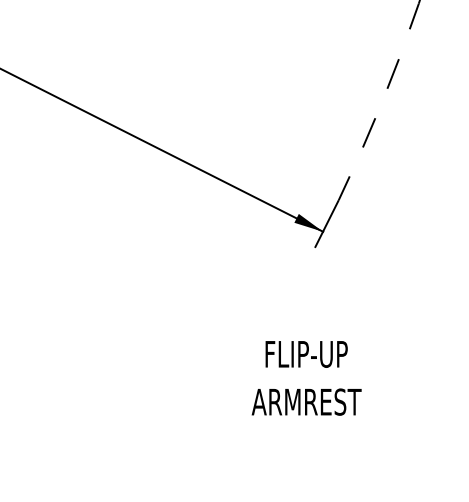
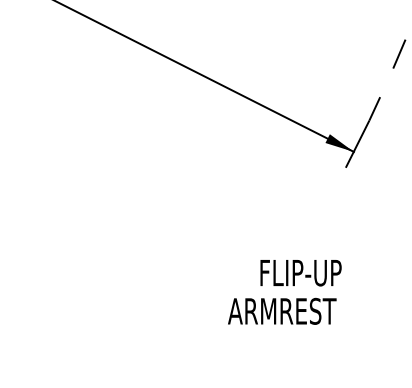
text: (306, 354) -> (300, 273), moved
text: (306, 401) -> (282, 310), moved

